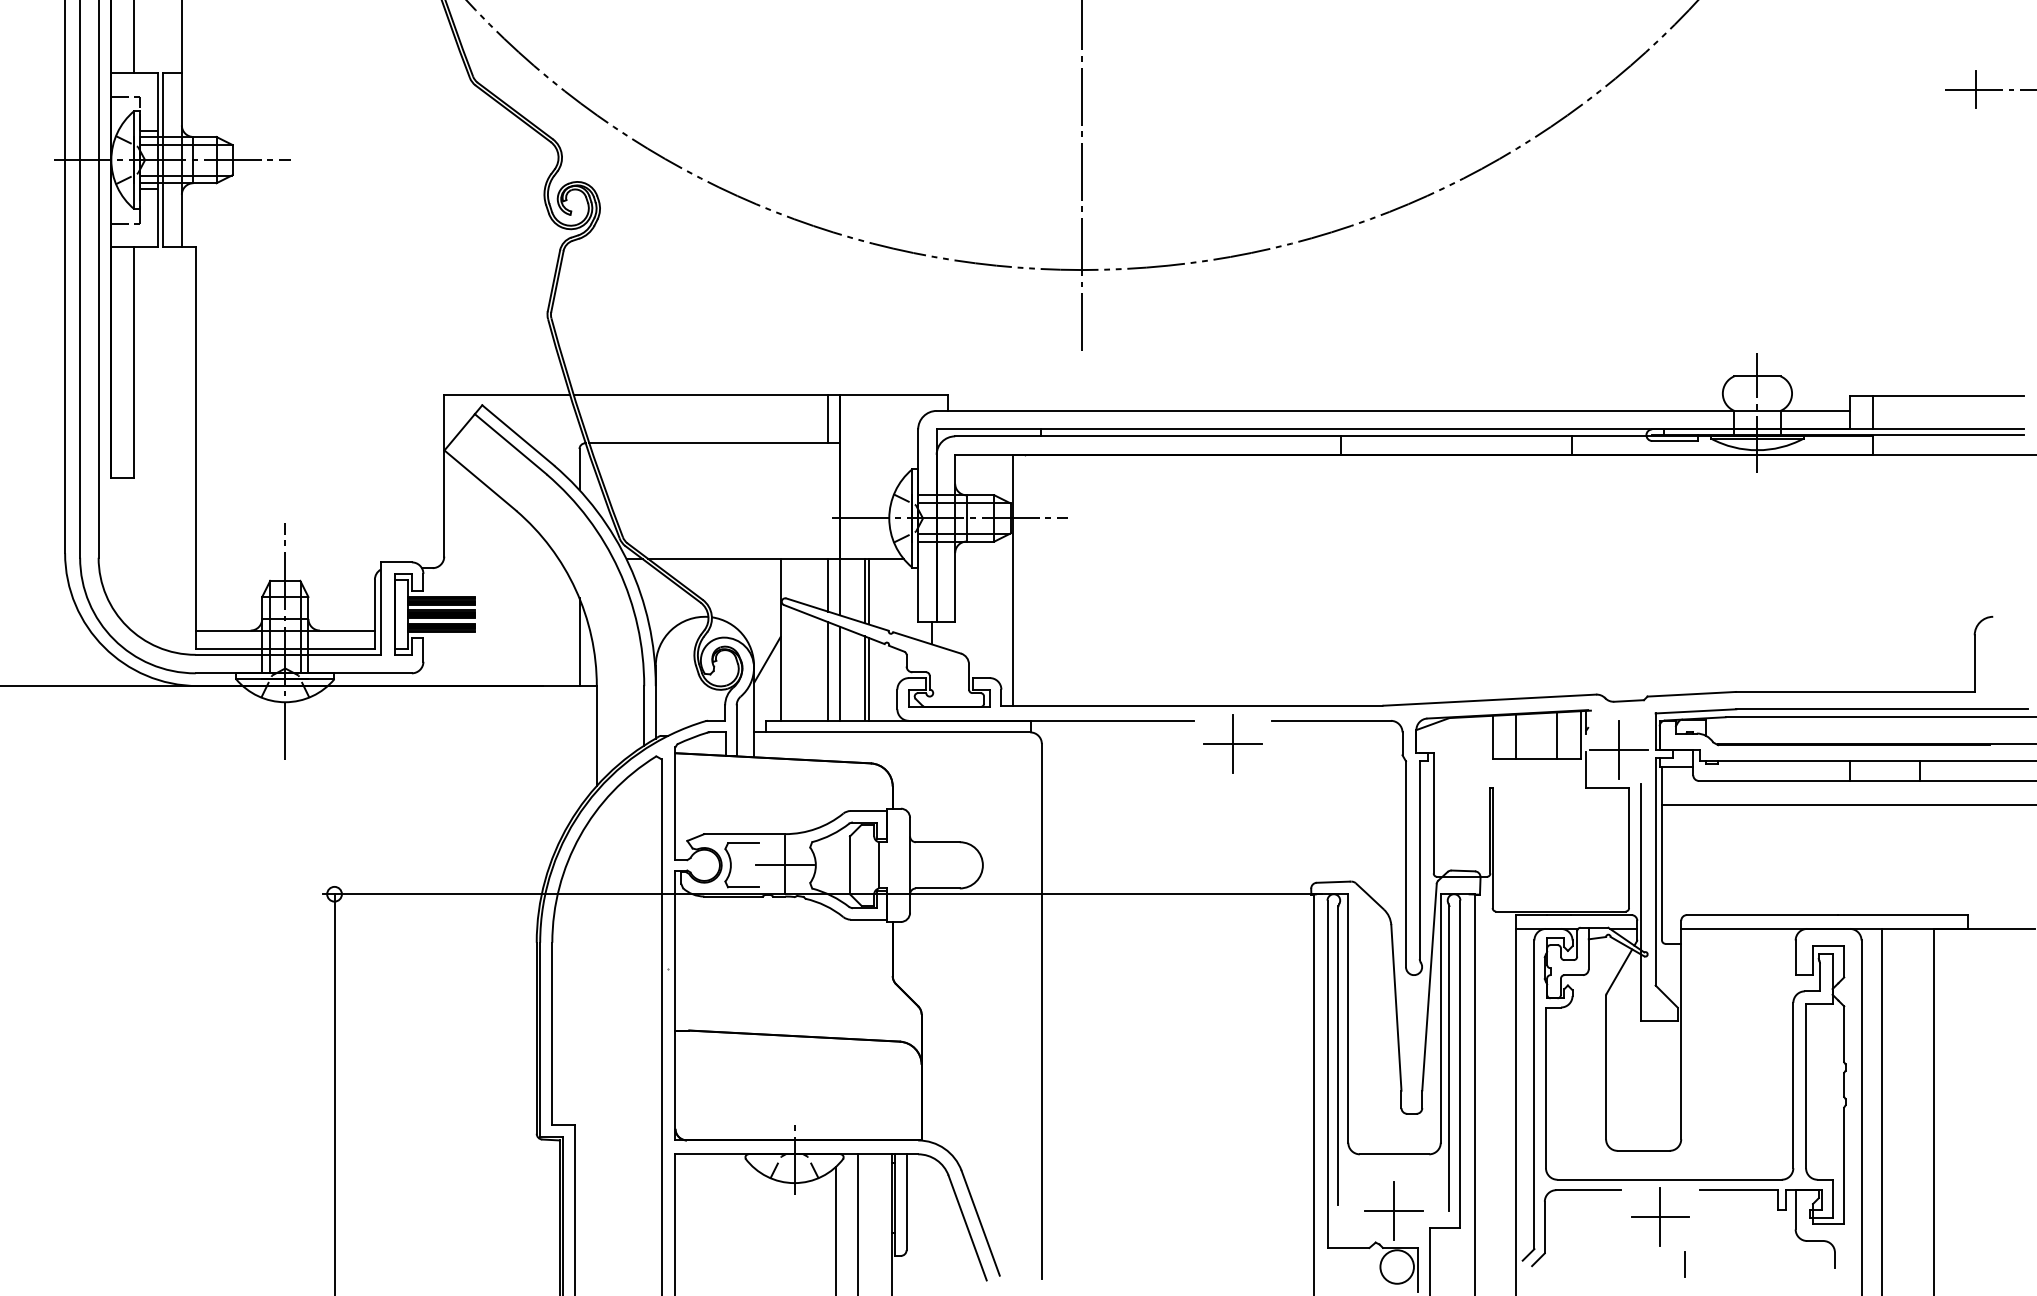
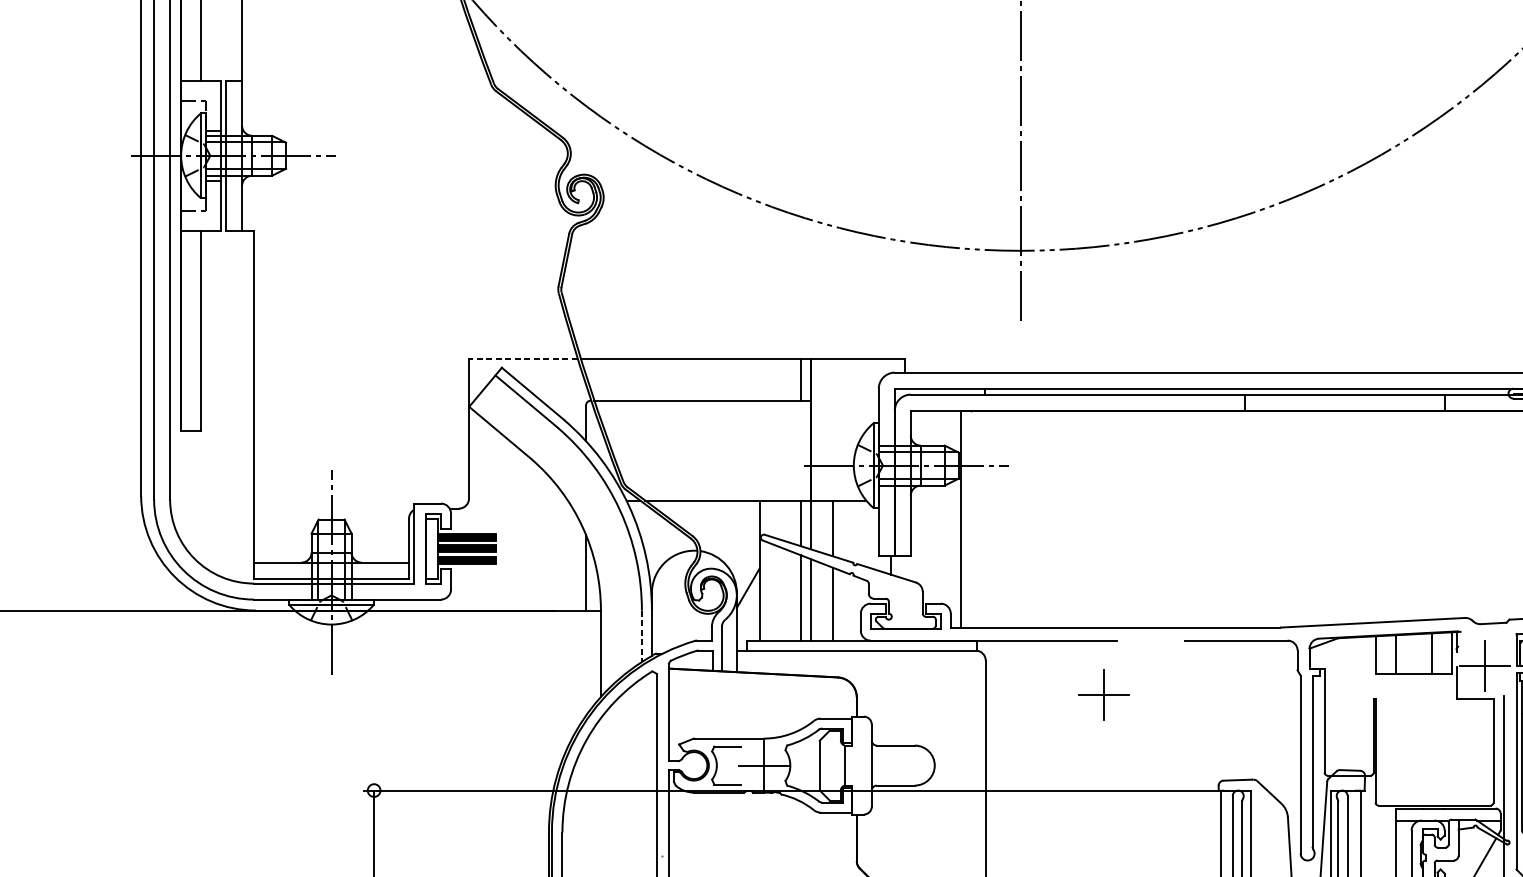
line: (507, 394) -> (523, 358), solid -> dashed
line: (868, 591) -> (835, 528), removed
line: (868, 678) -> (835, 604), removed
line: (644, 715) -> (642, 636), solid -> dashed
part: (1232, 743) -> (1103, 694), moved

